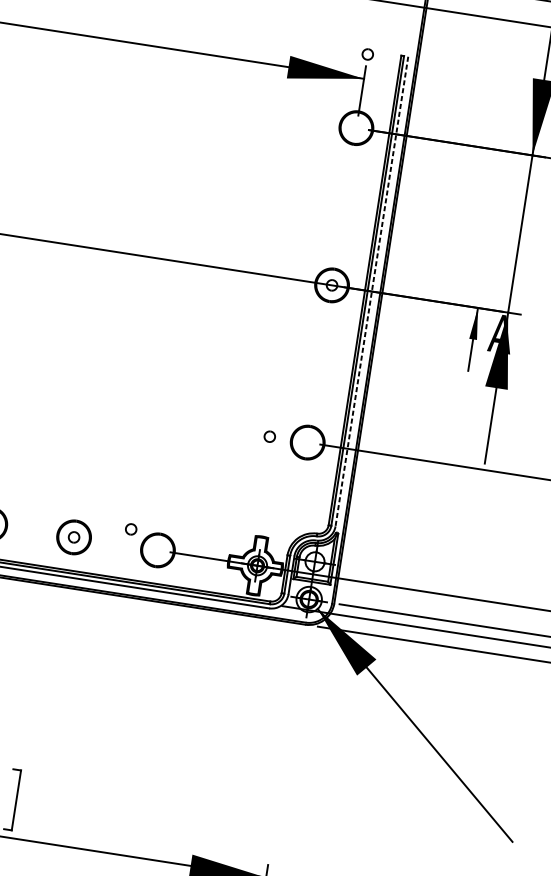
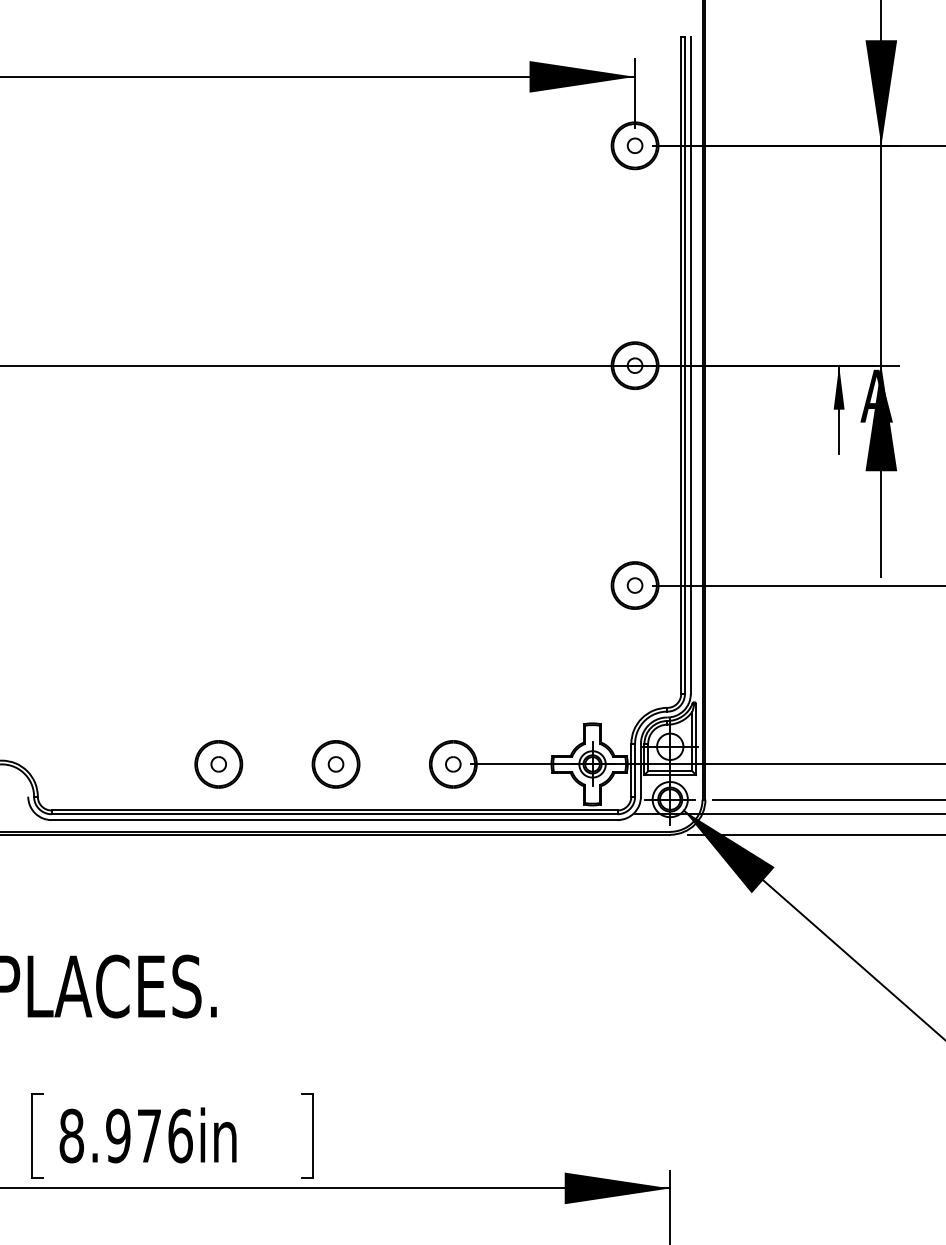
part: (367, 54) -> (634, 145), moved
line: (371, 292) -> (690, 366), dashed -> solid
part: (269, 436) -> (634, 585), moved
part: (131, 529) -> (453, 764), moved

